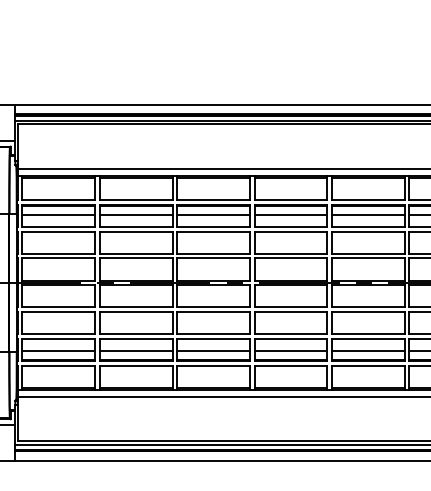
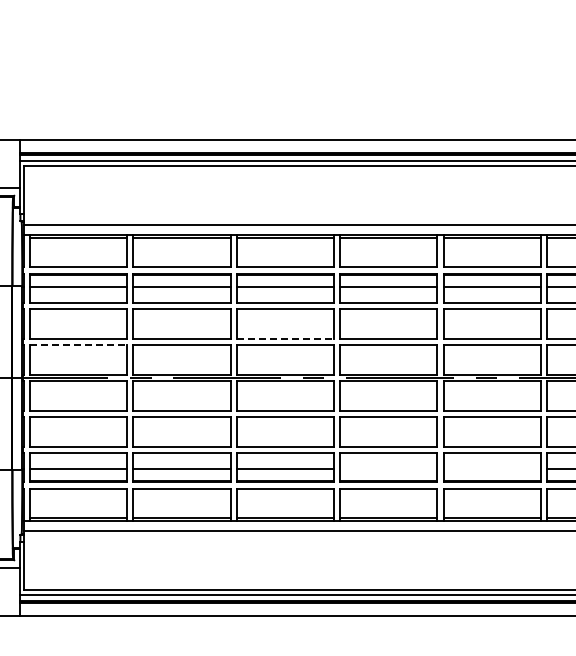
line: (213, 254) -> (285, 339), solid -> dashed
line: (58, 258) -> (78, 345), solid -> dashed
line: (290, 350) -> (388, 468), removed
line: (367, 350) -> (491, 468), removed

